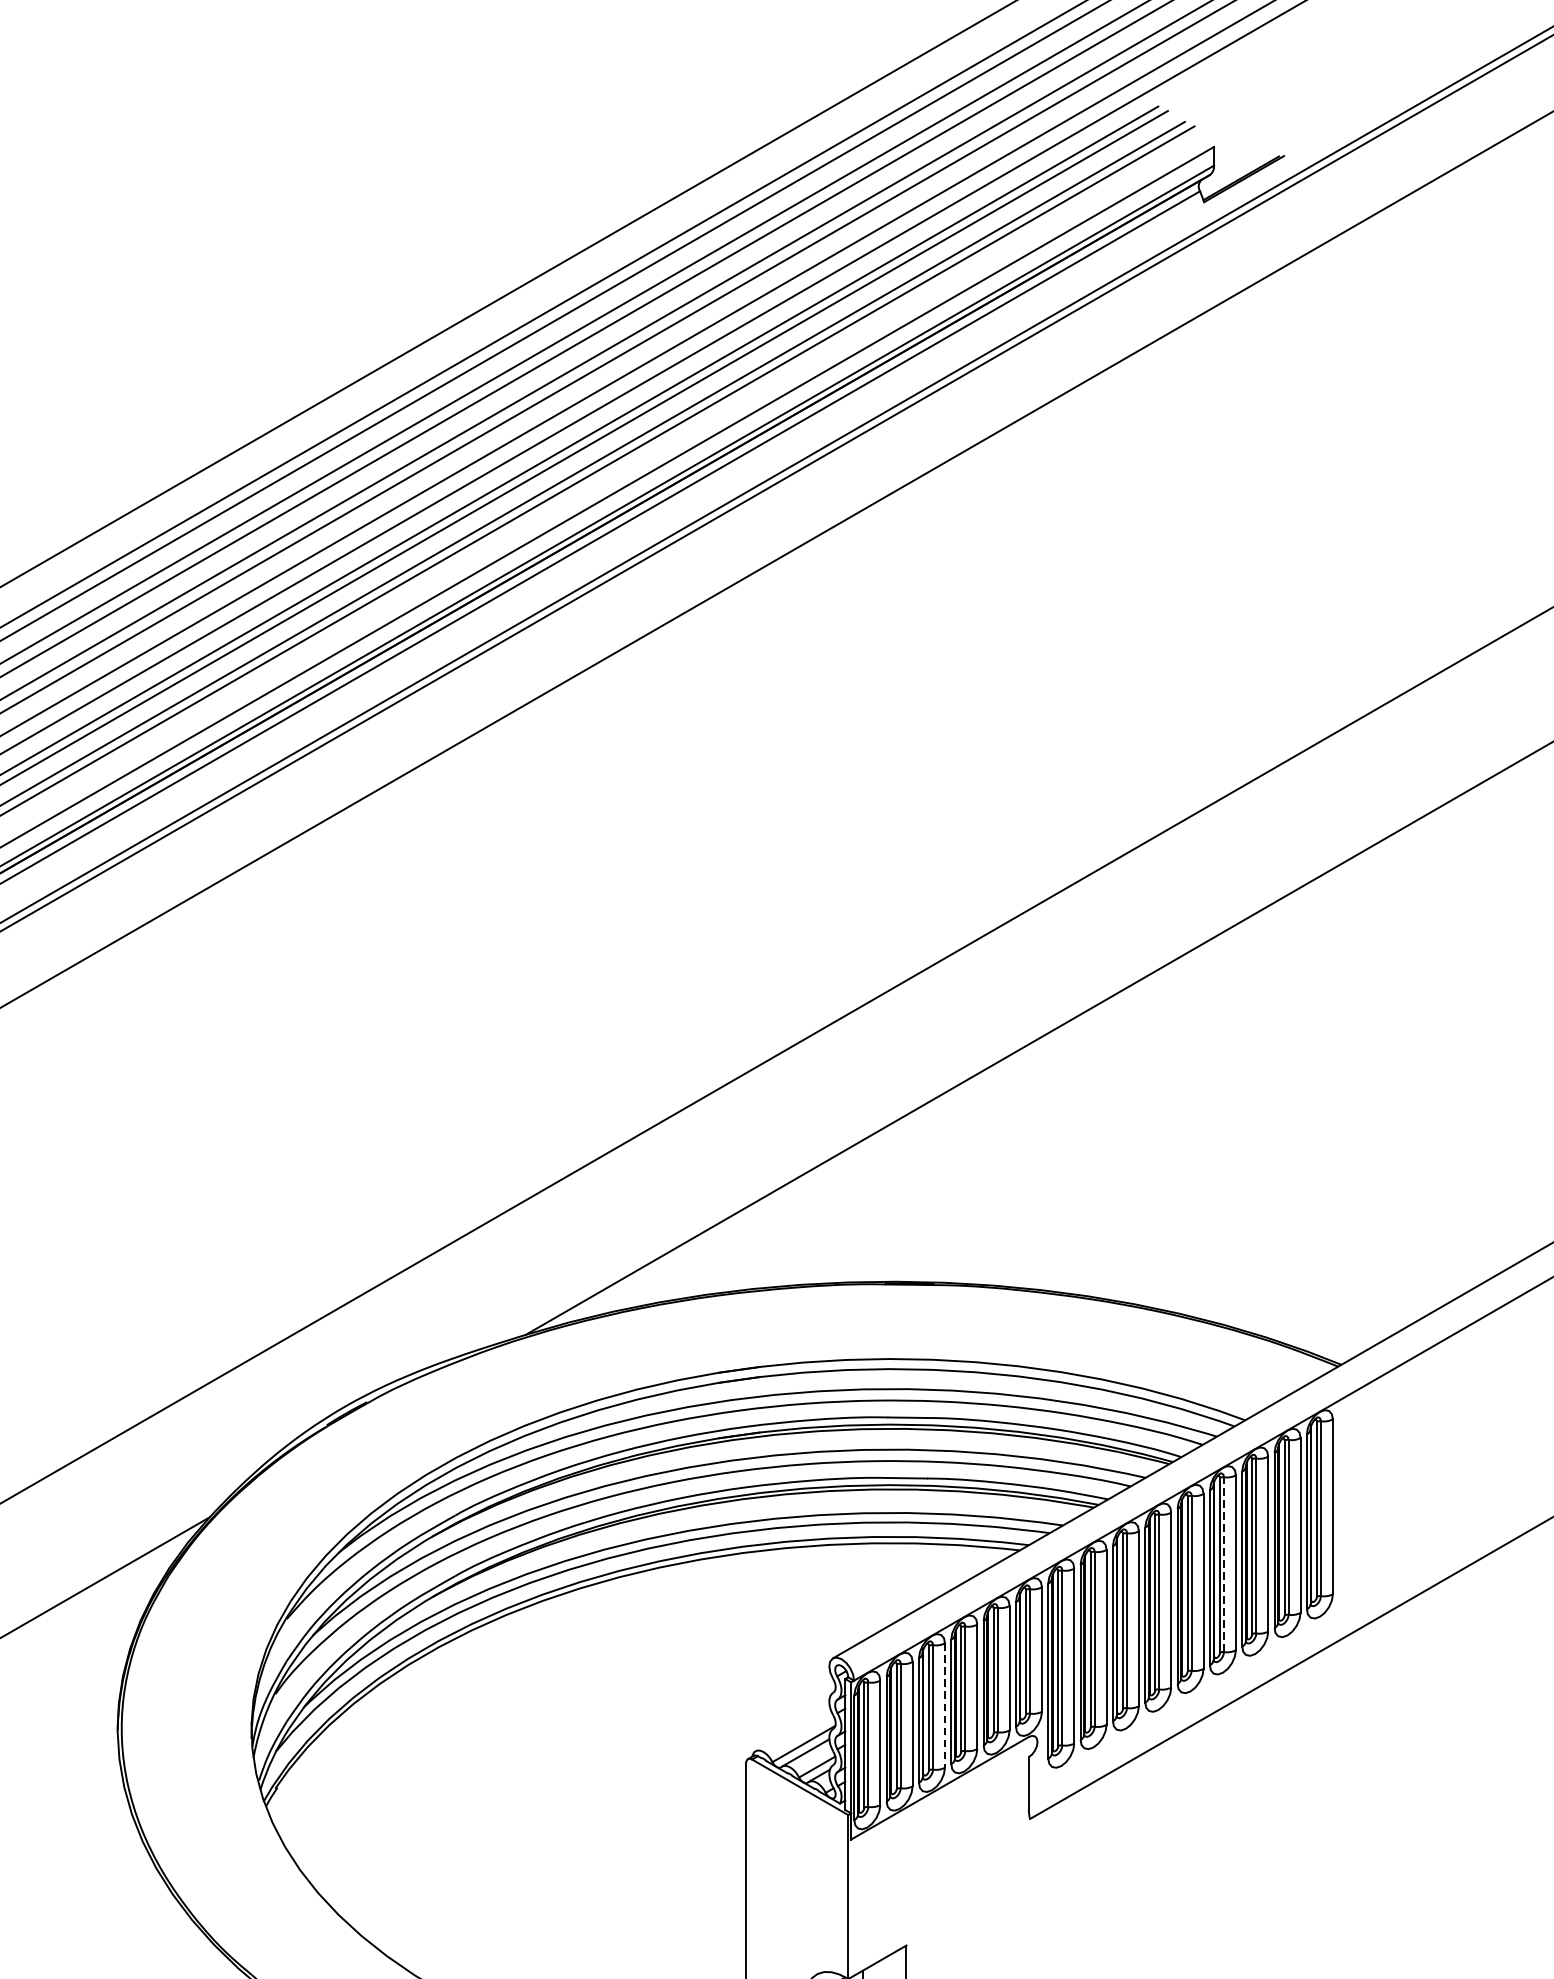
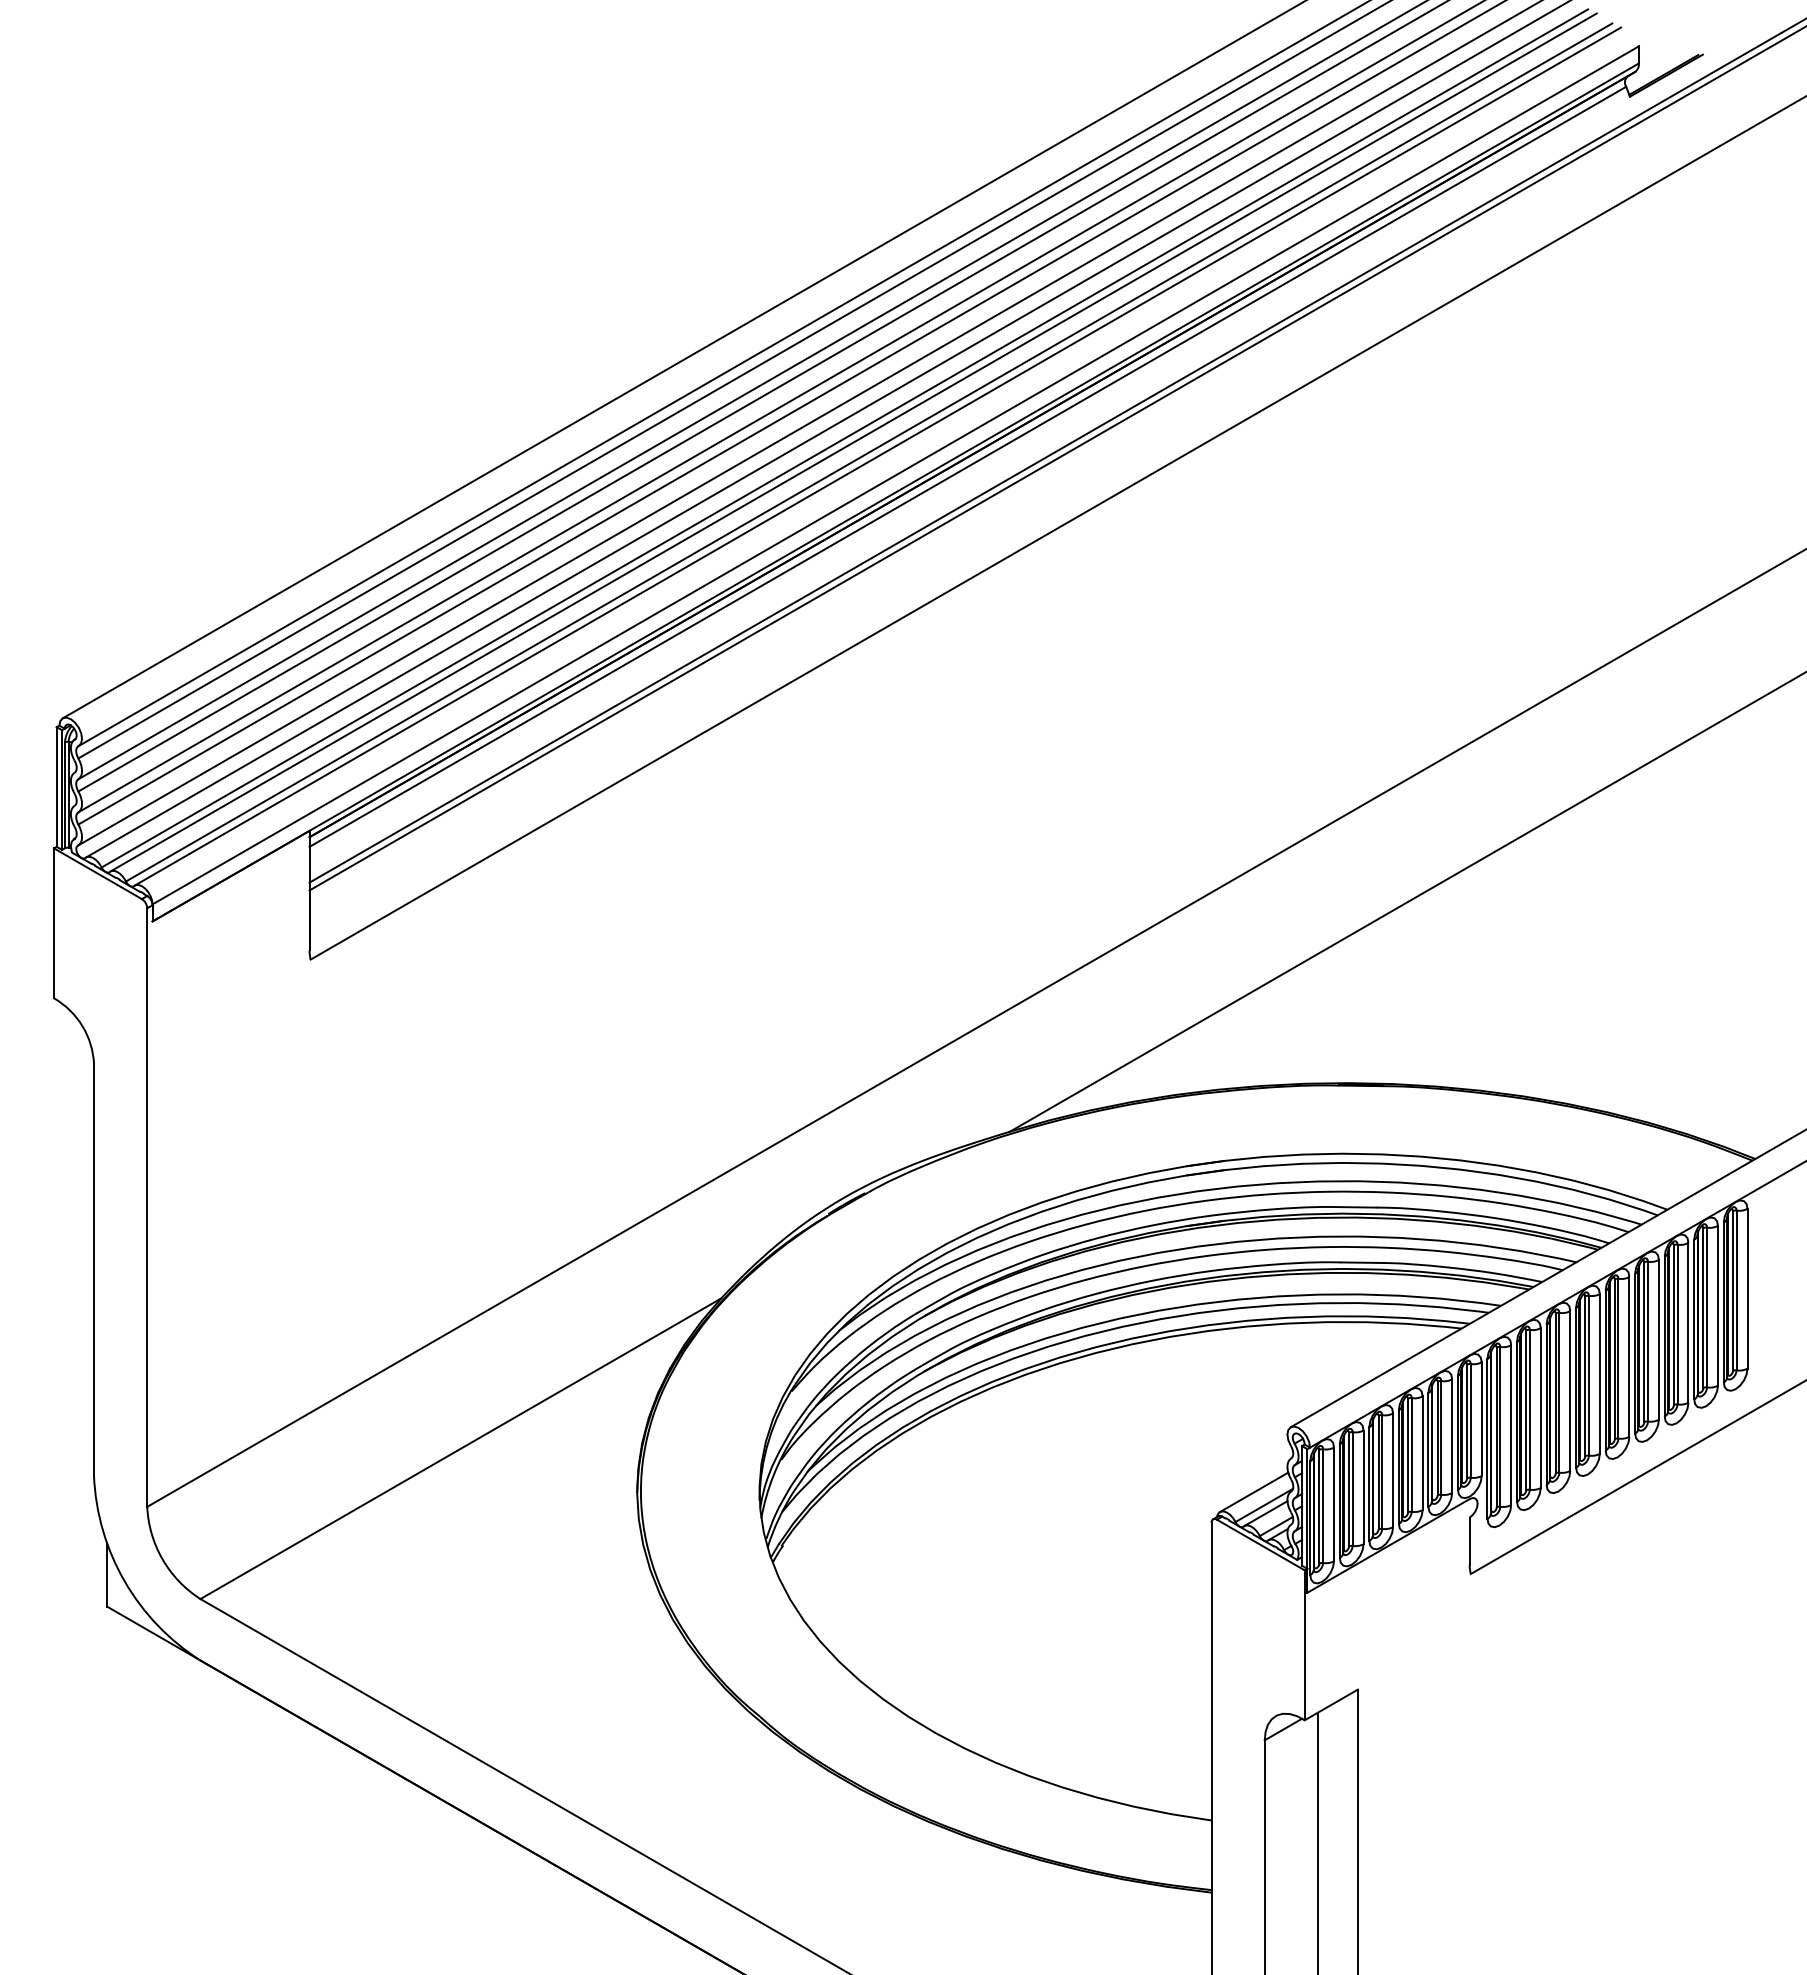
line: (1224, 1564) -> (1648, 1341), dashed -> solid
line: (945, 1705) -> (1393, 1470), dashed -> solid
line: (792, 1729) -> (1253, 1492), added

